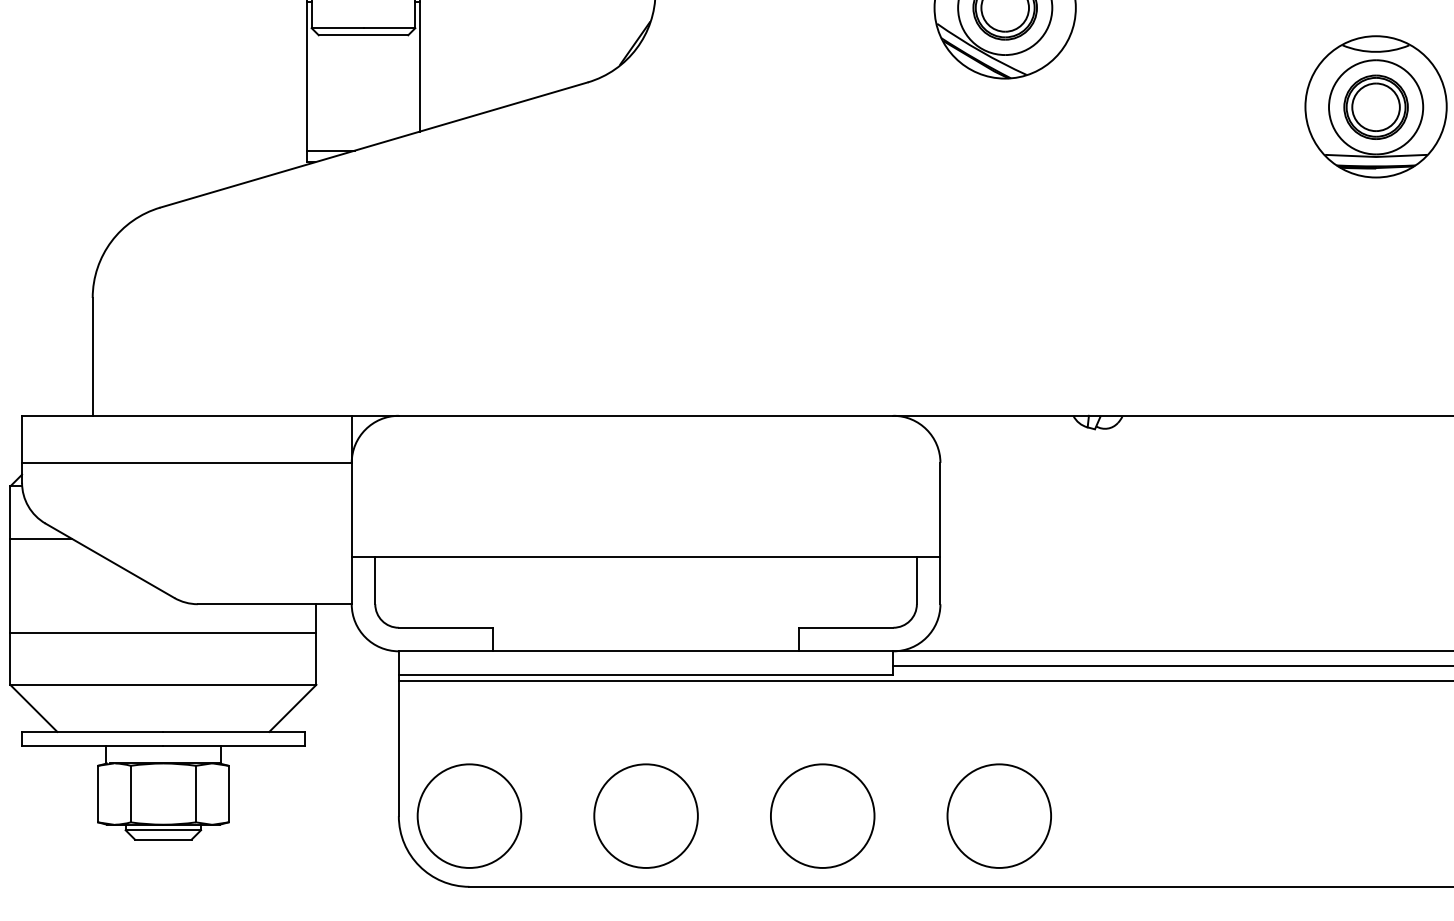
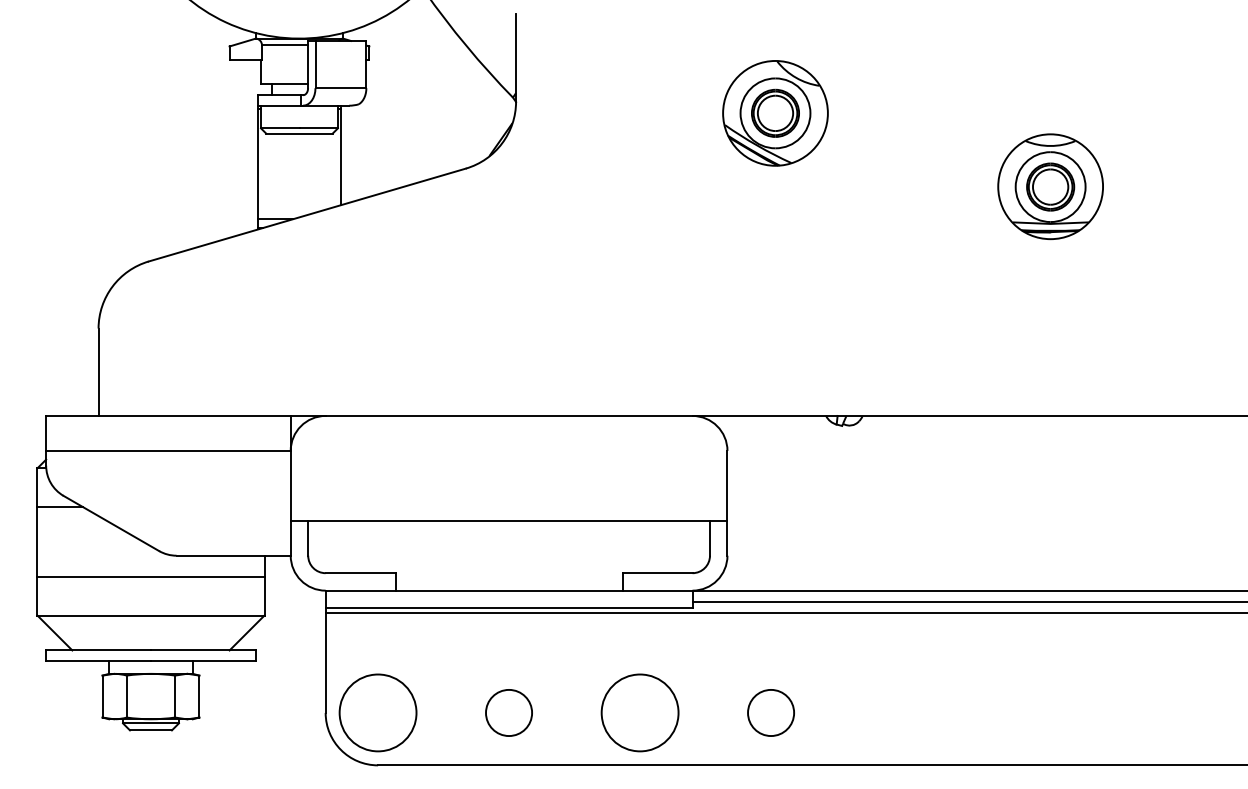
circle: (645, 815) -> (508, 712), size x0.6
circle: (998, 815) -> (770, 712), size x0.6

